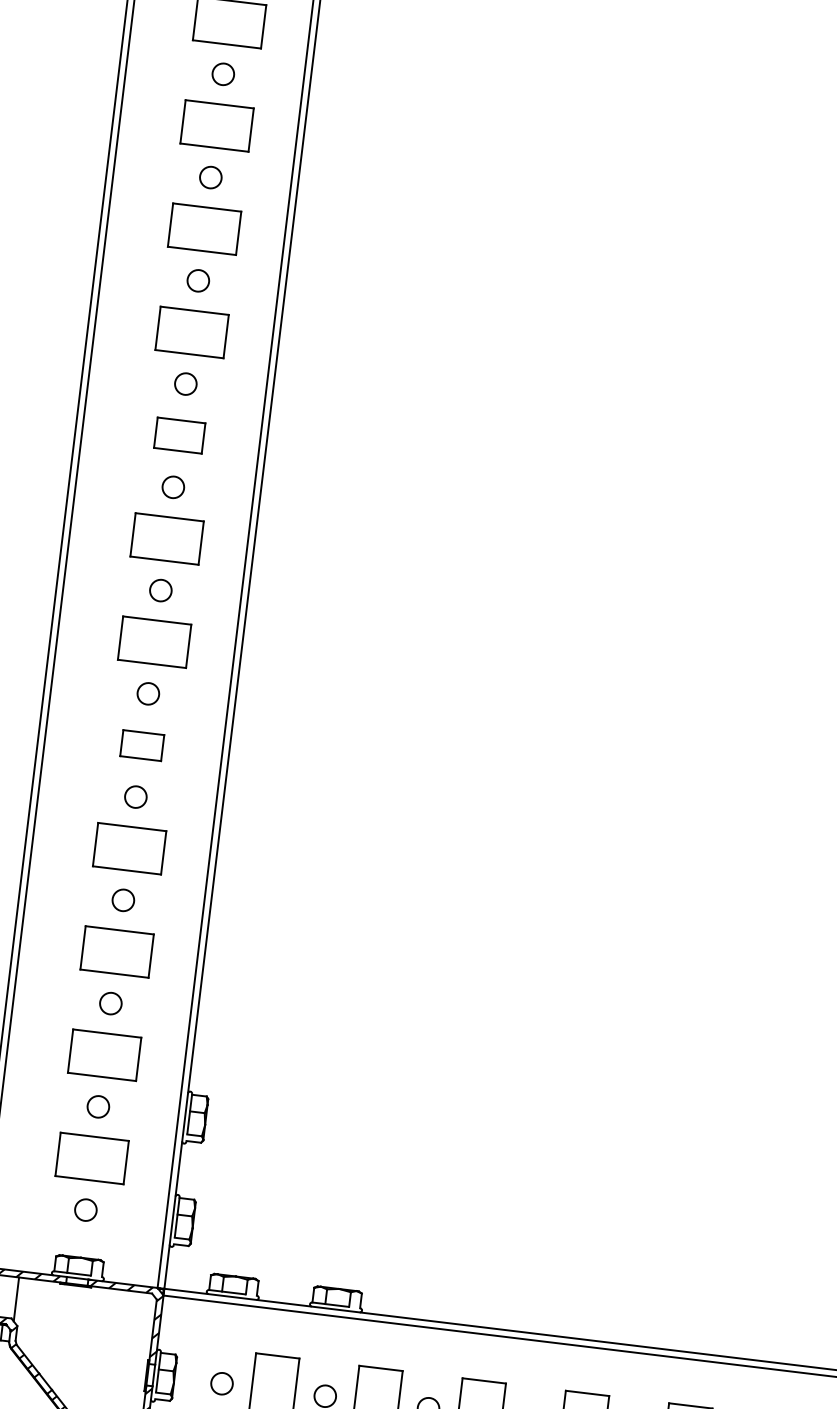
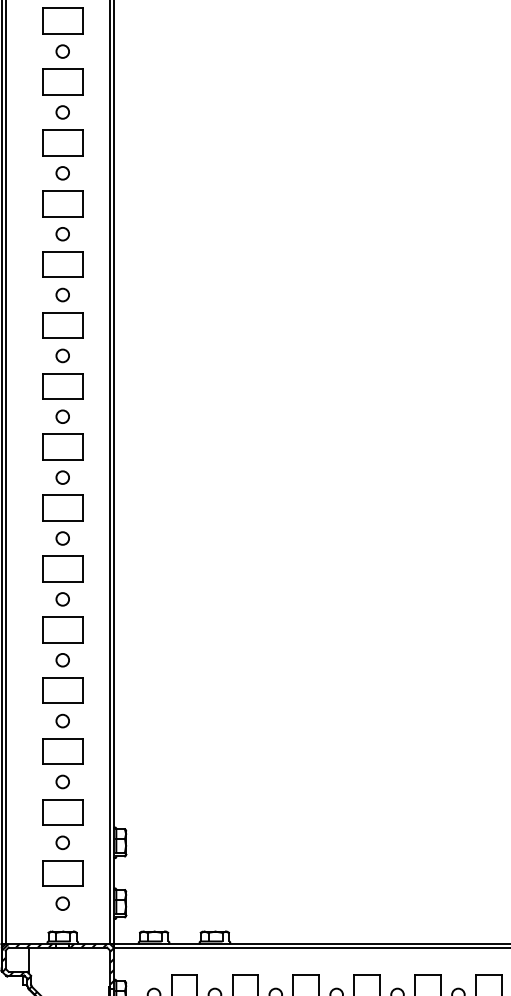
part: (179, 434) -> (62, 446), size x1.43
part: (141, 744) -> (62, 629), size x1.67

